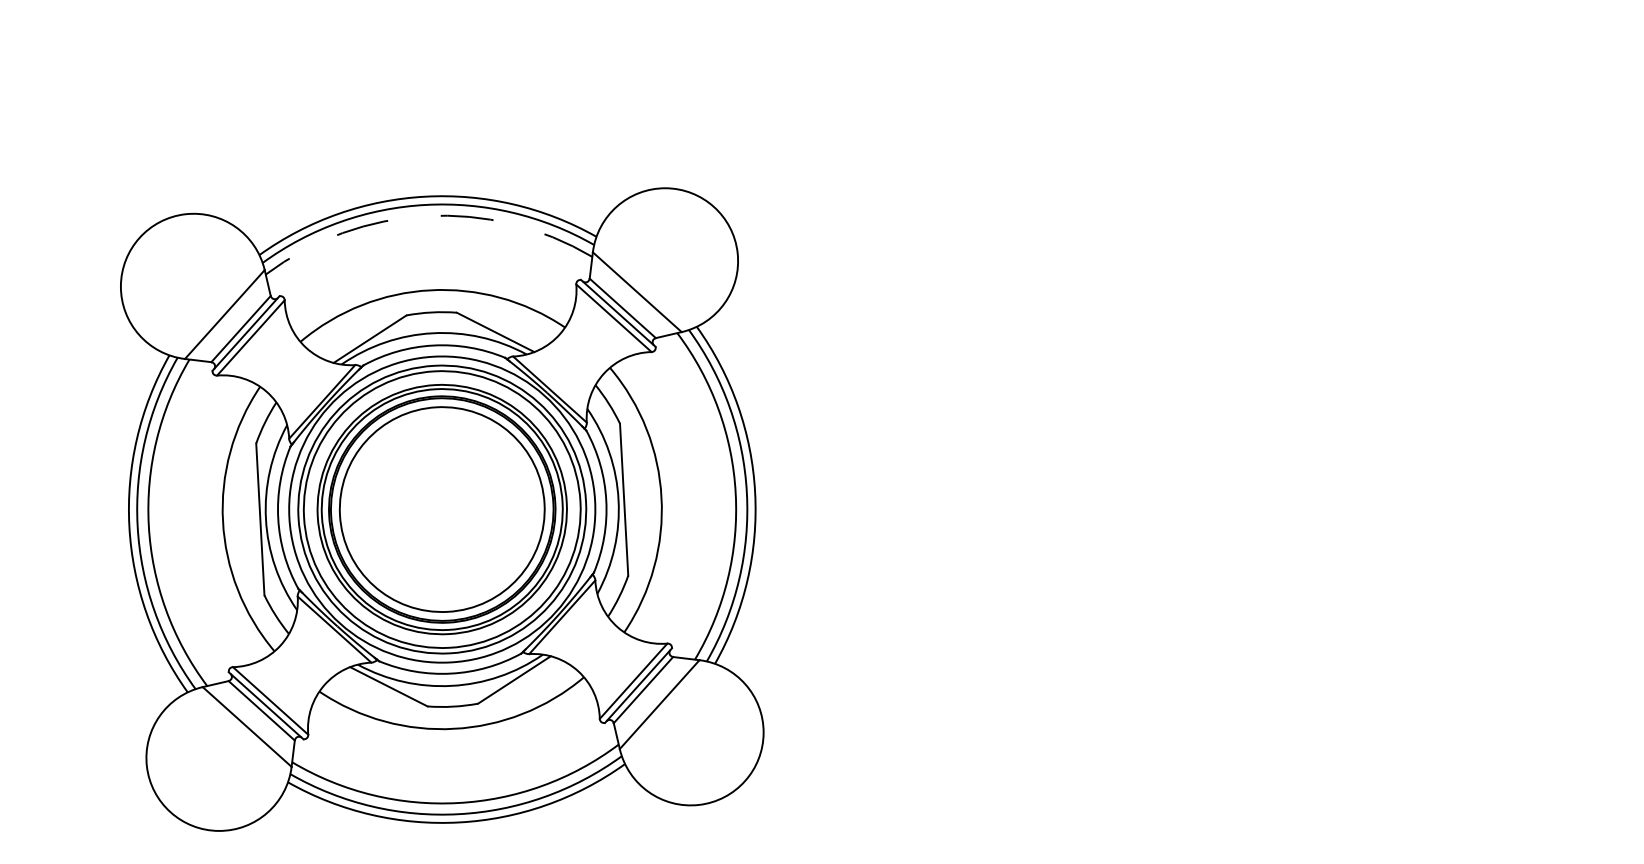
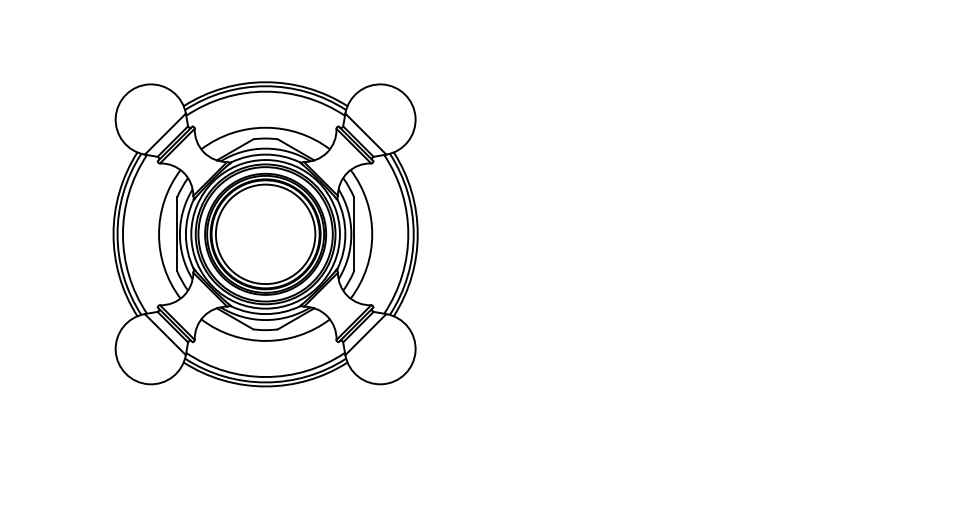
arc: (426, 215) -> (265, 91), dashed -> solid

